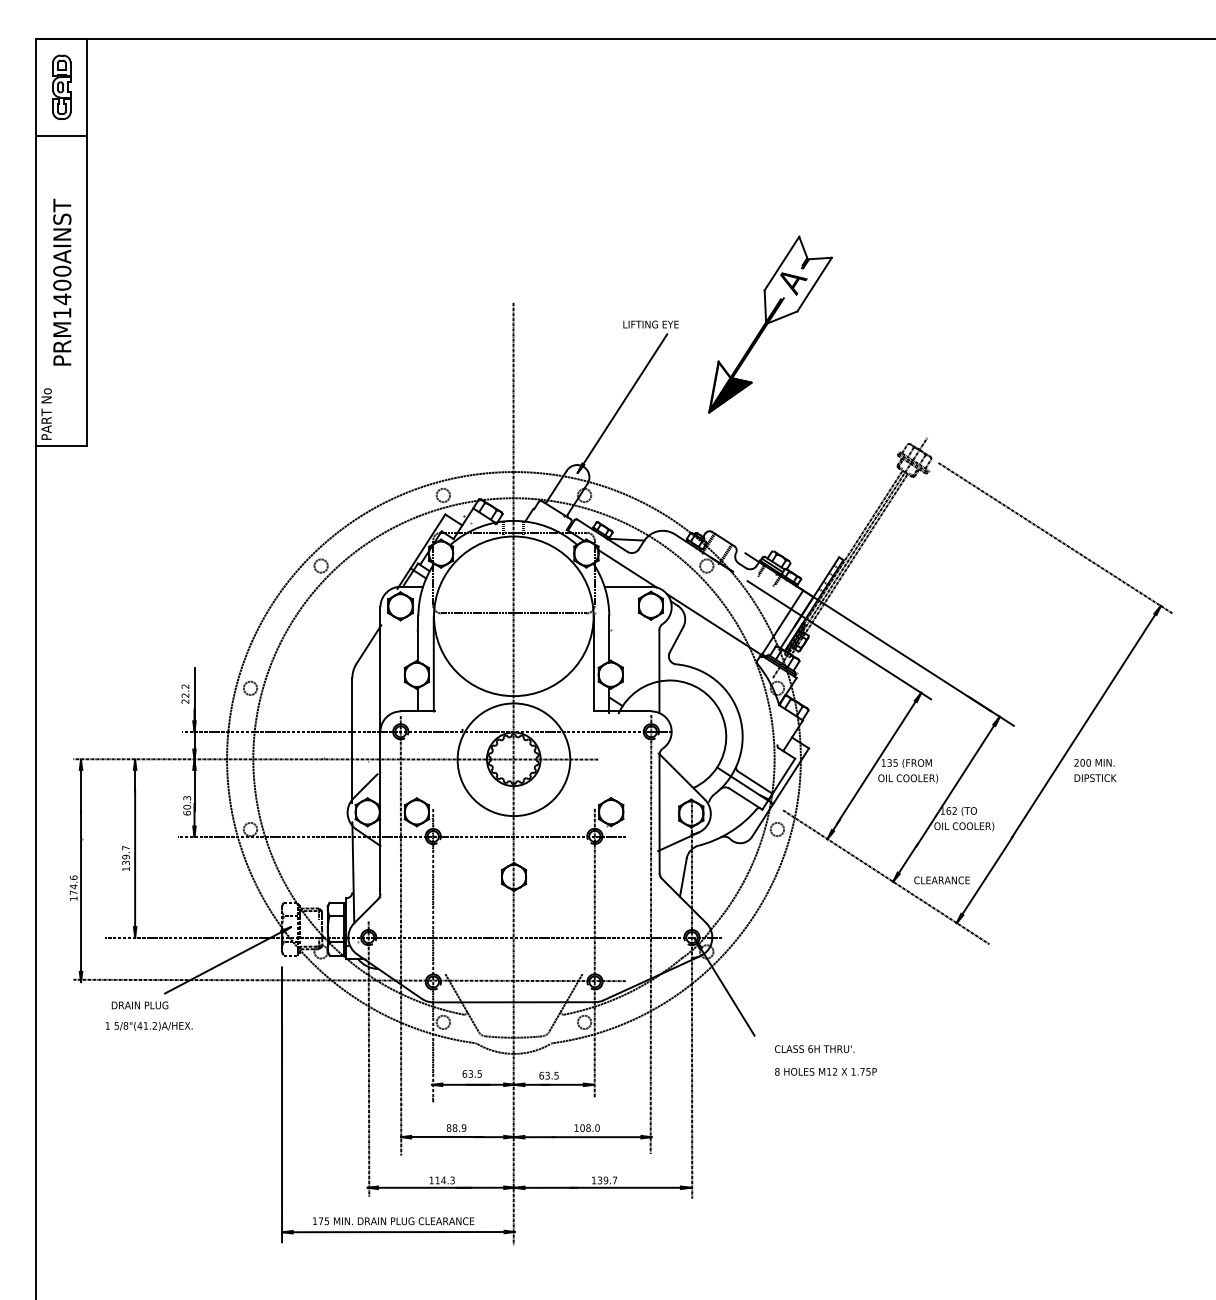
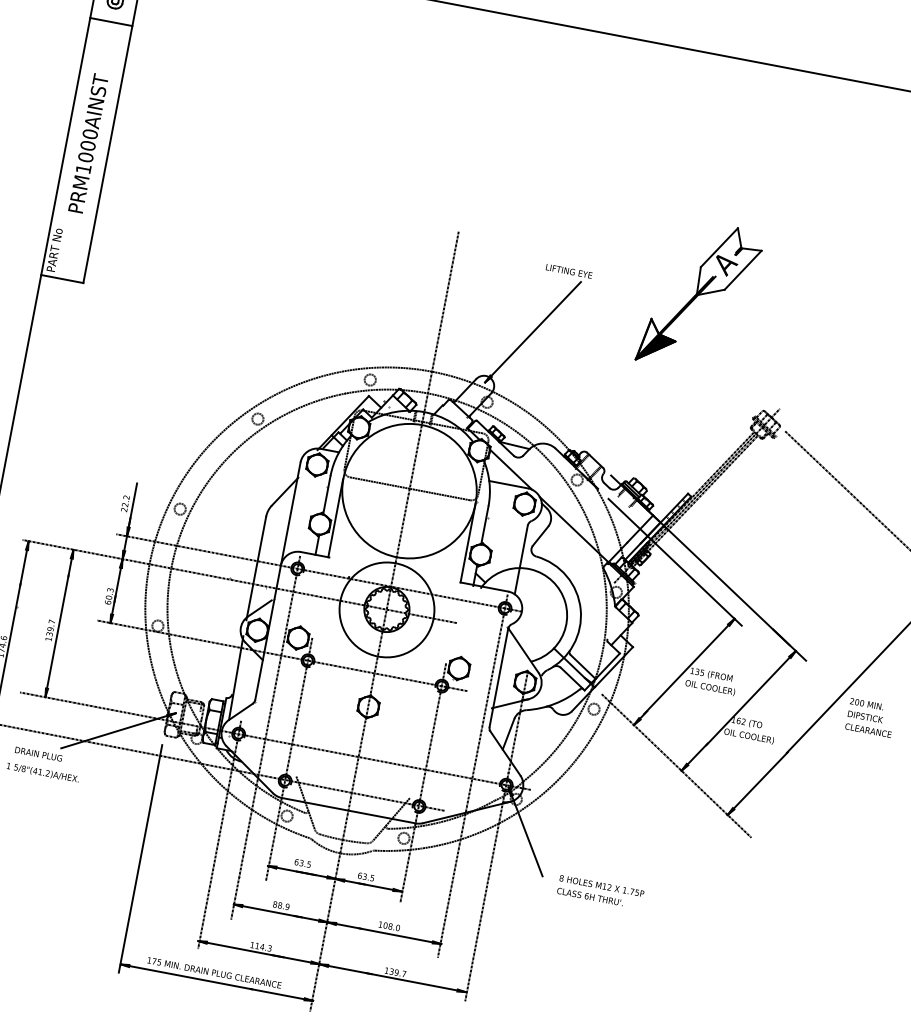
text: (62, 299) -> (85, 157), PRM1400AINST -> PRM1000AINST
part: (770, 324) -> (700, 296), moved
text: (941, 880) -> (867, 730), moved
text: (825, 1071) -> (601, 885), moved

